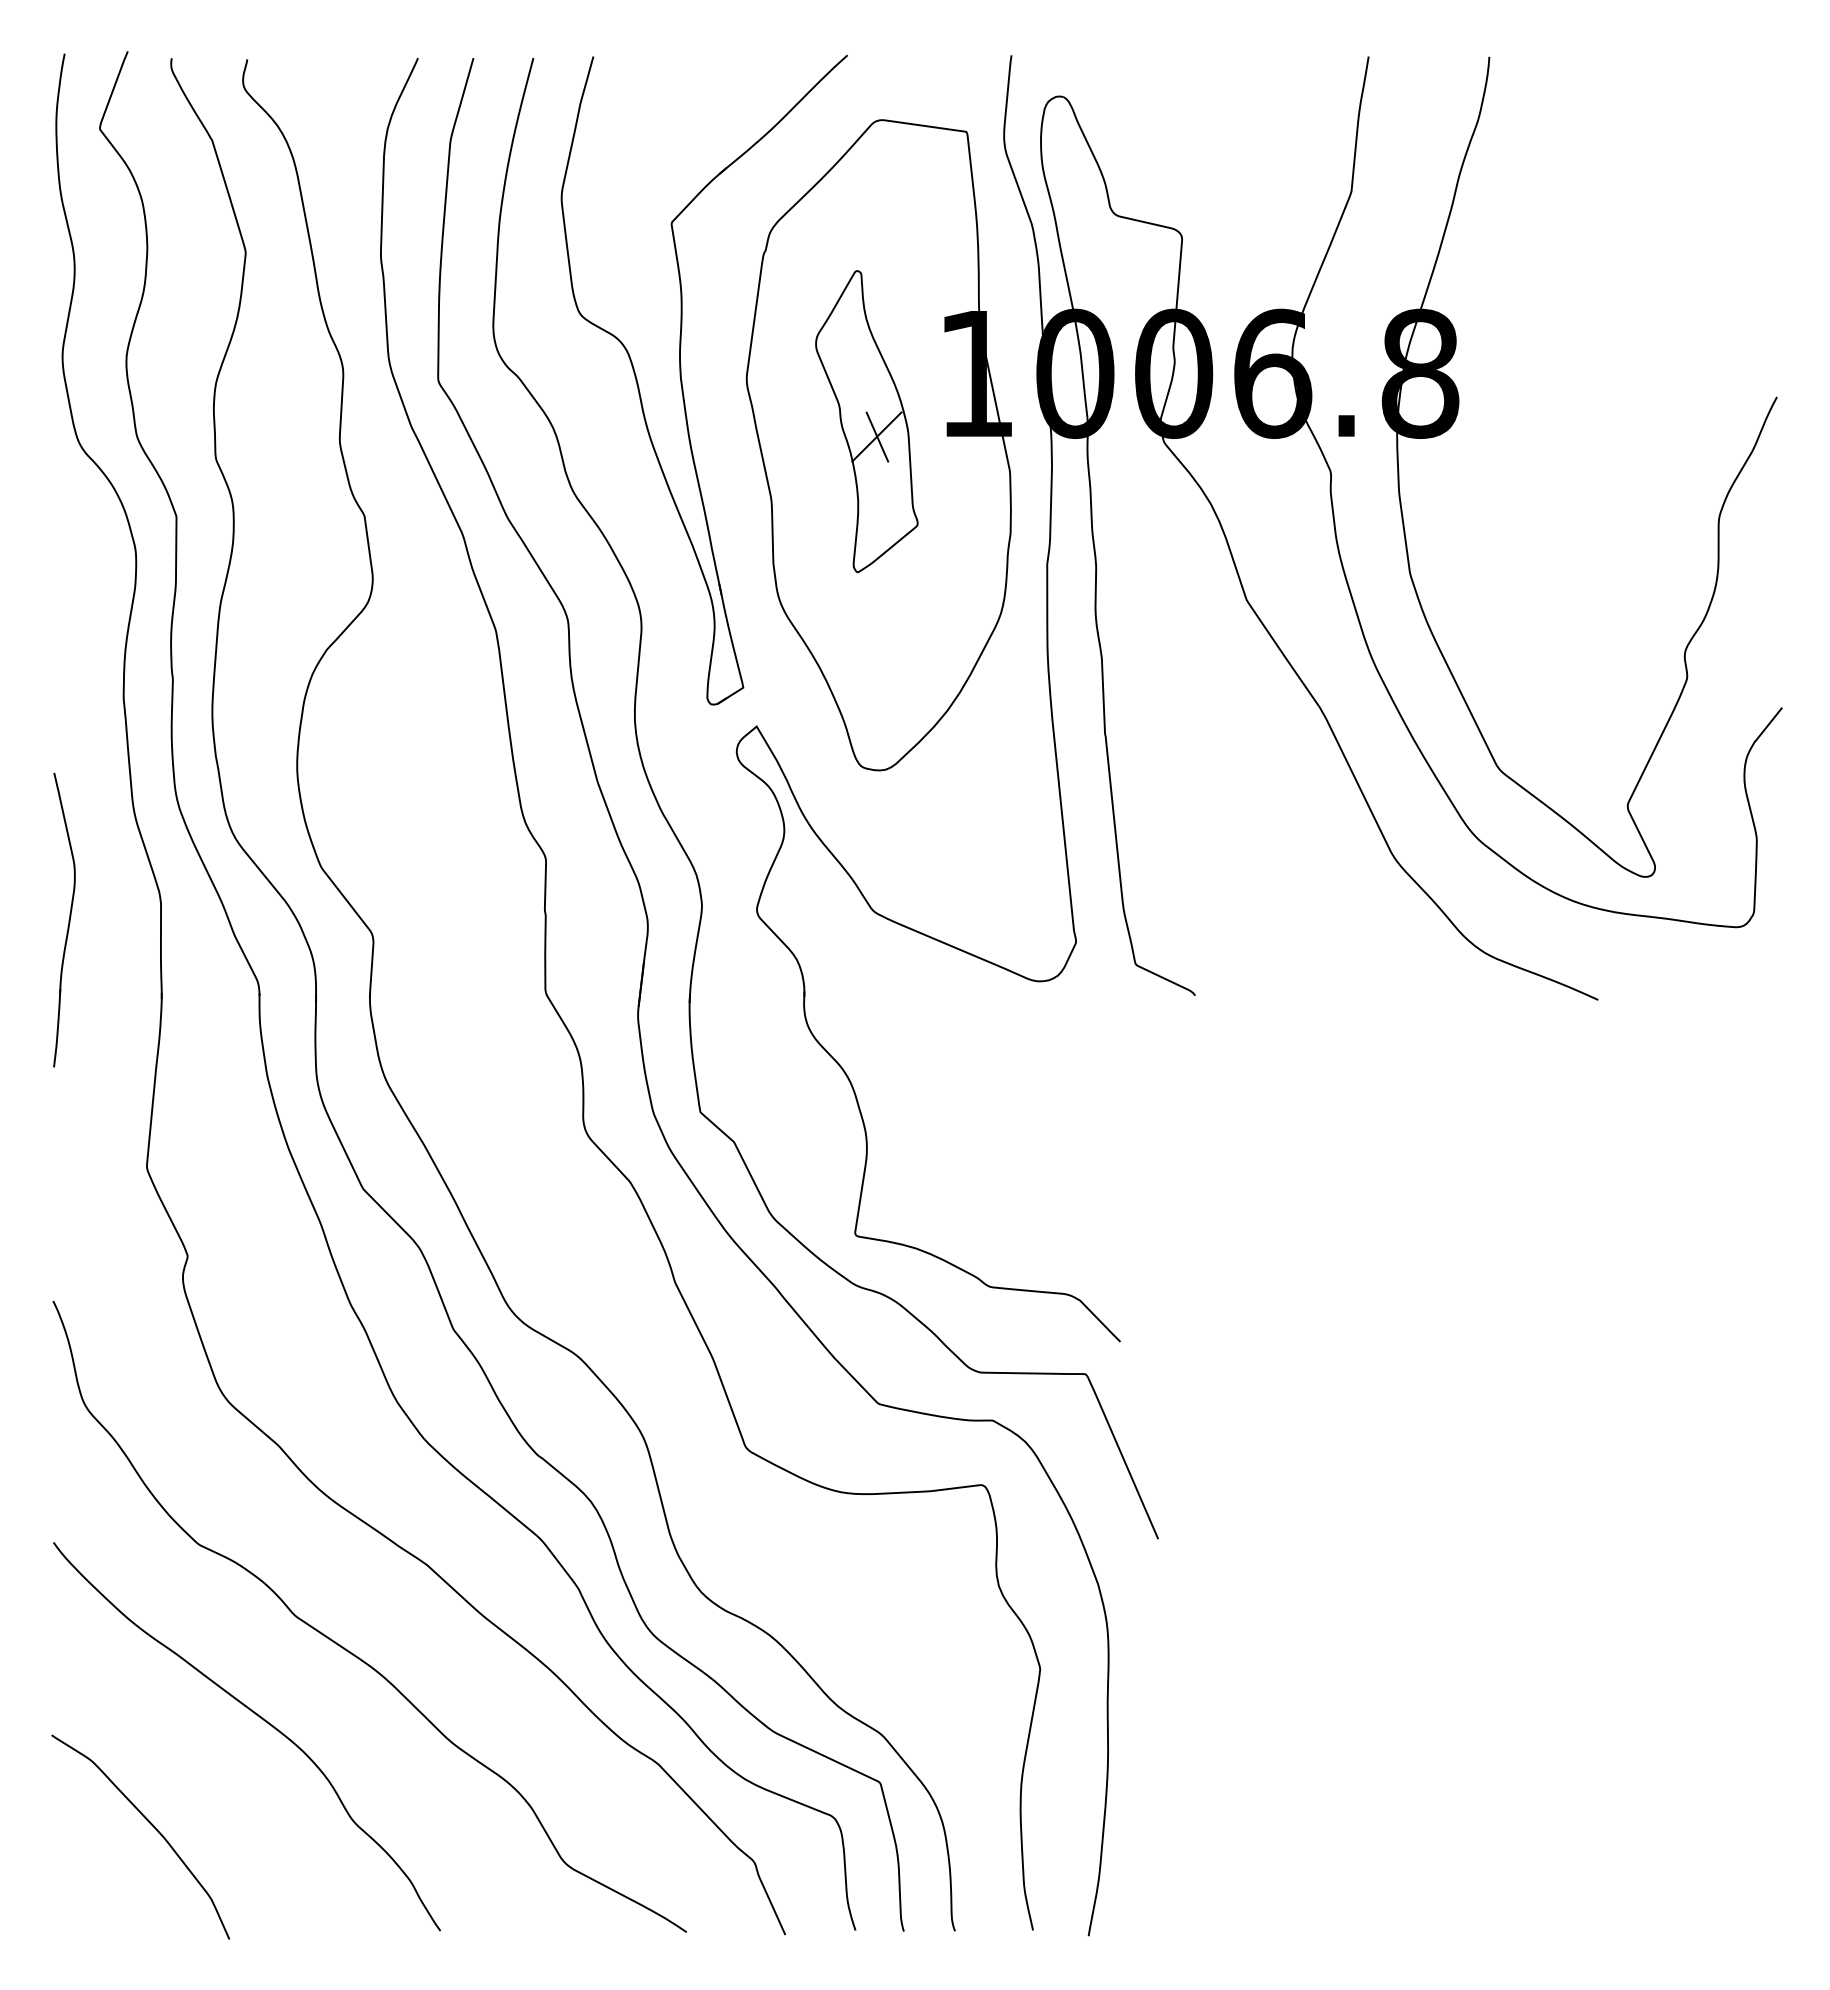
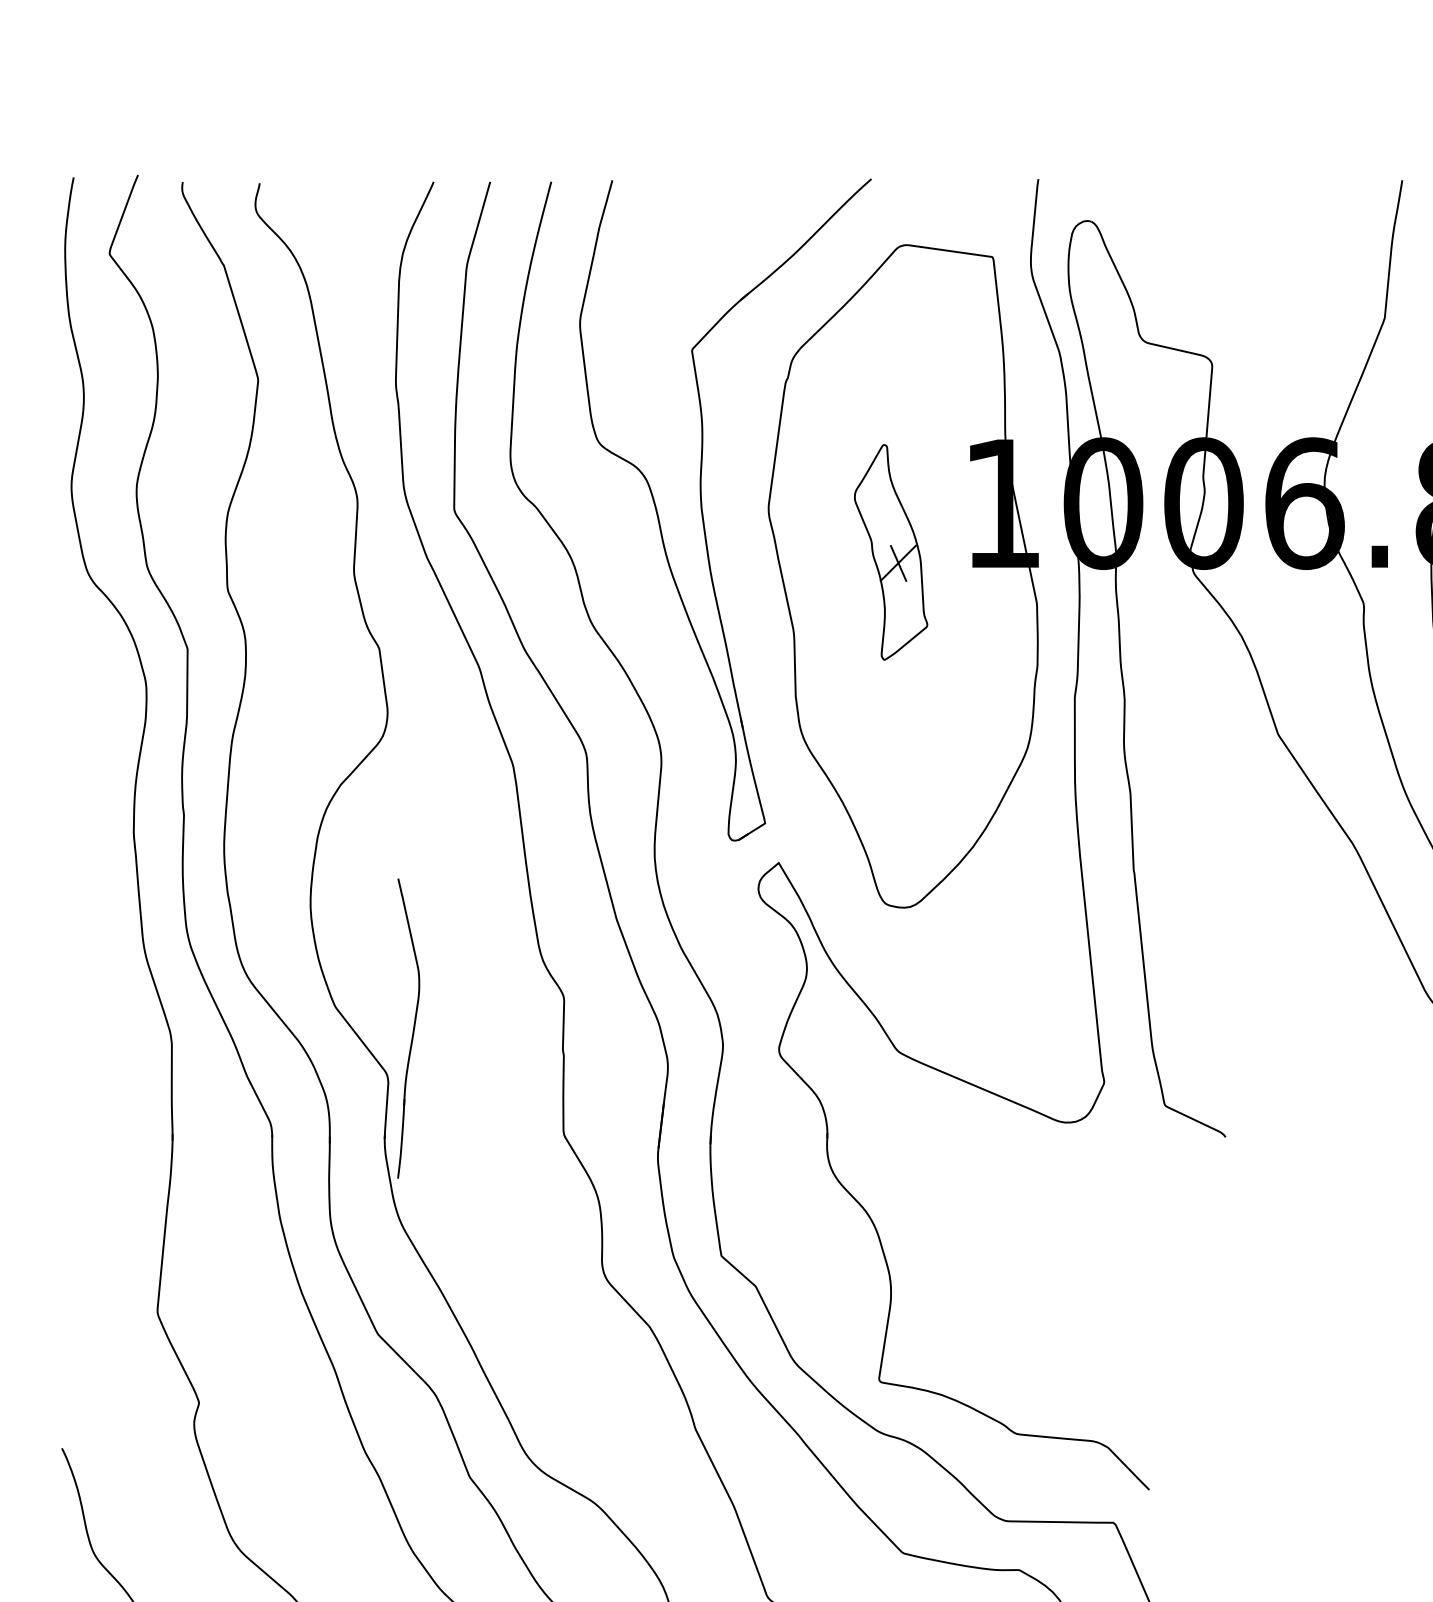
part: (866, 421) -> (890, 552), size x0.7
part: (64, 919) -> (408, 1028), moved

